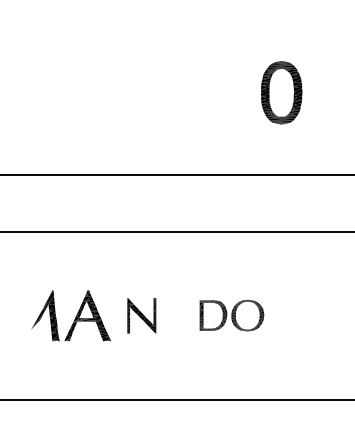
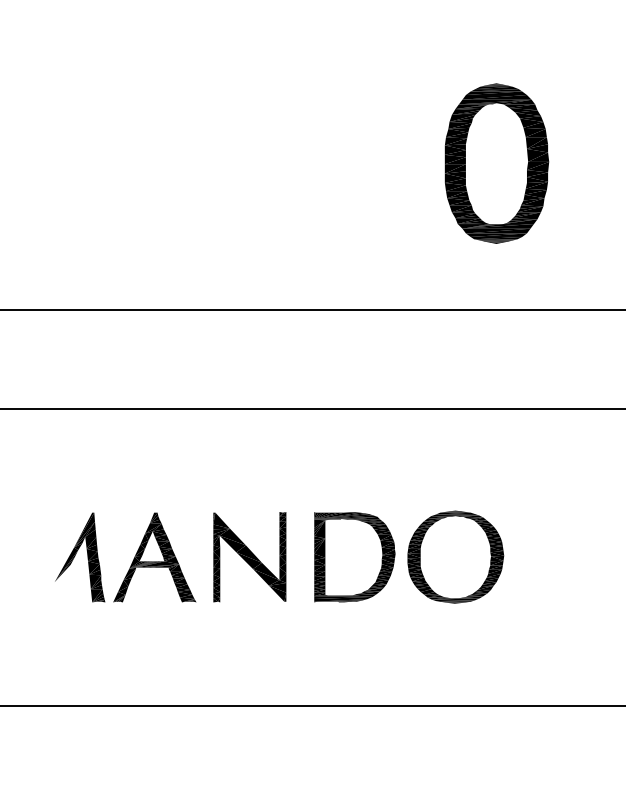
part: (281, 92) -> (496, 163), size x1.43
part: (141, 315) -> (249, 556), size x1.43
part: (231, 315) -> (408, 556), size x1.67

